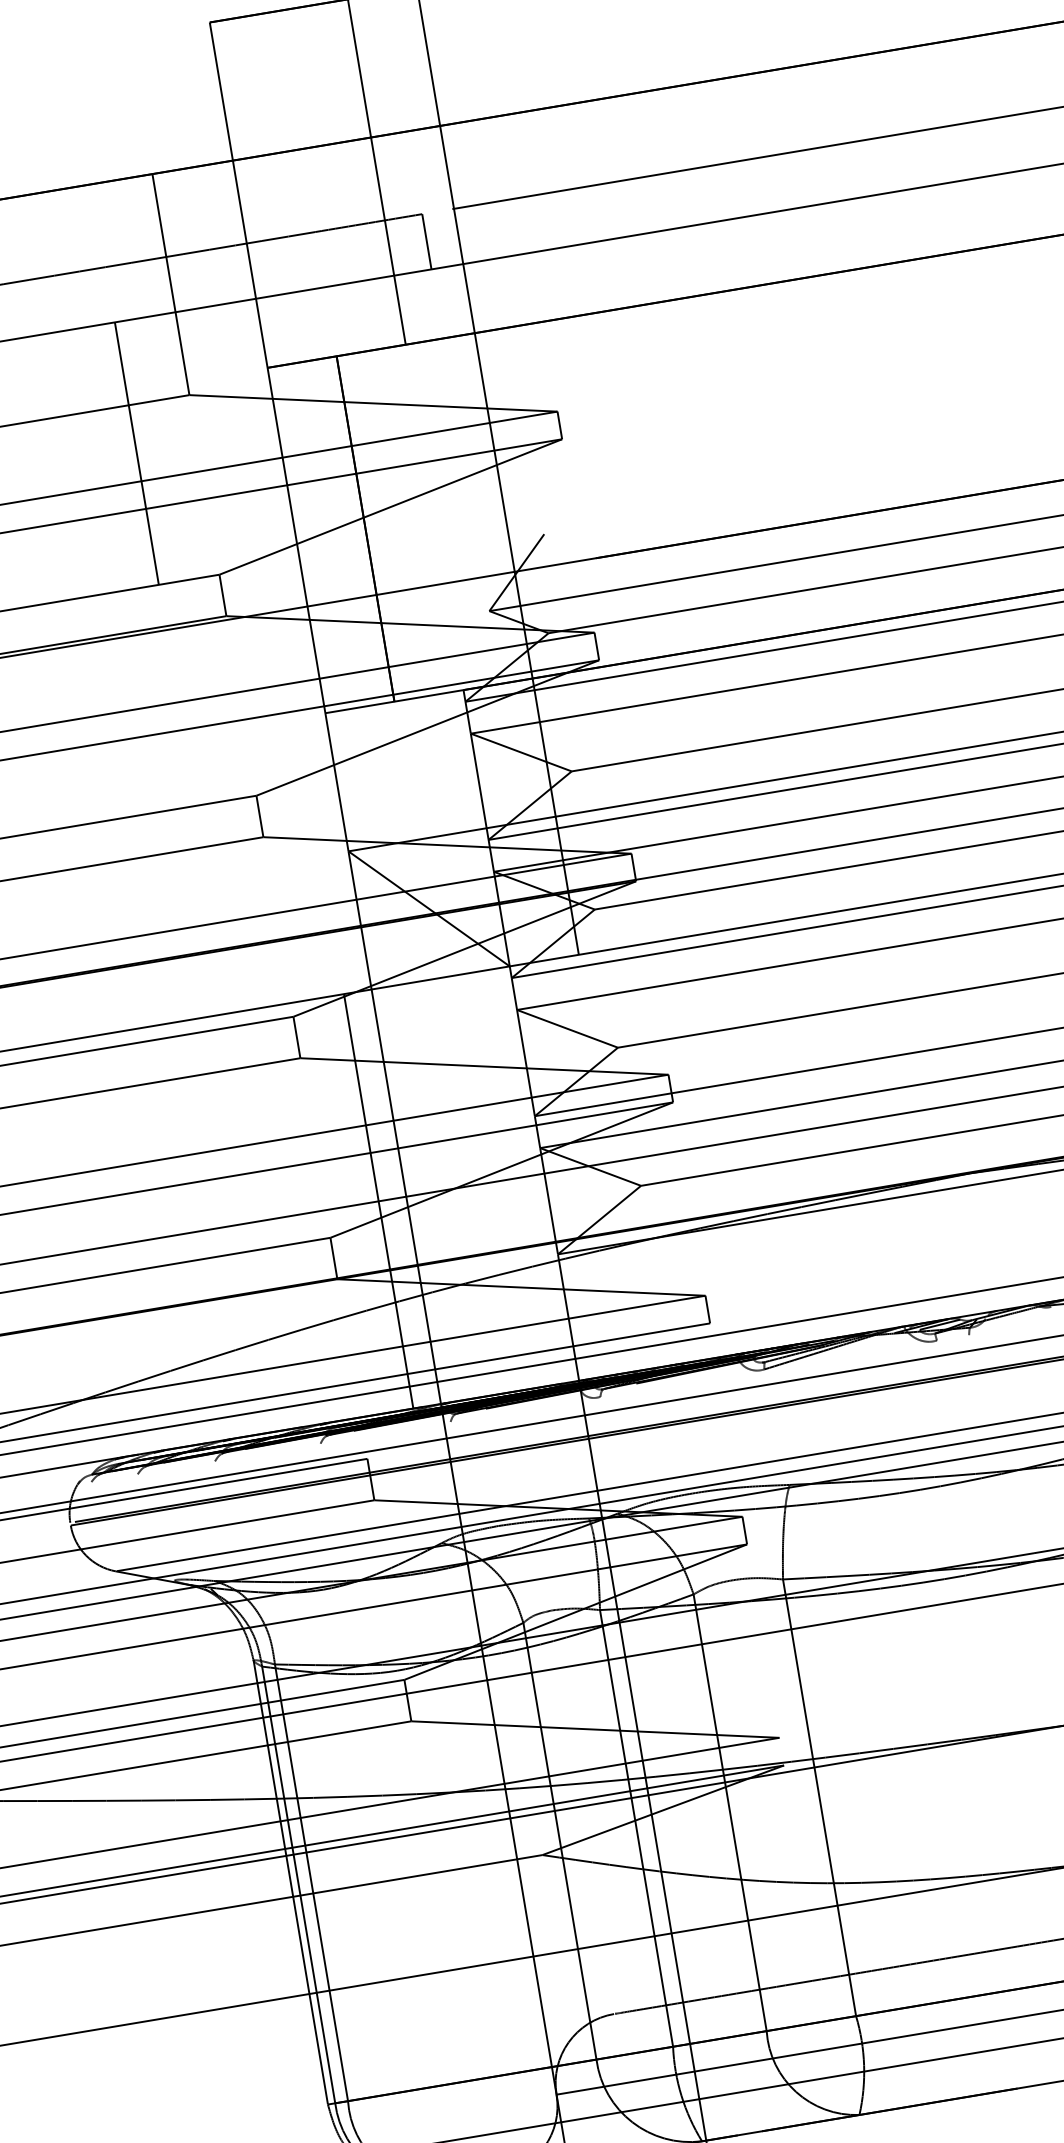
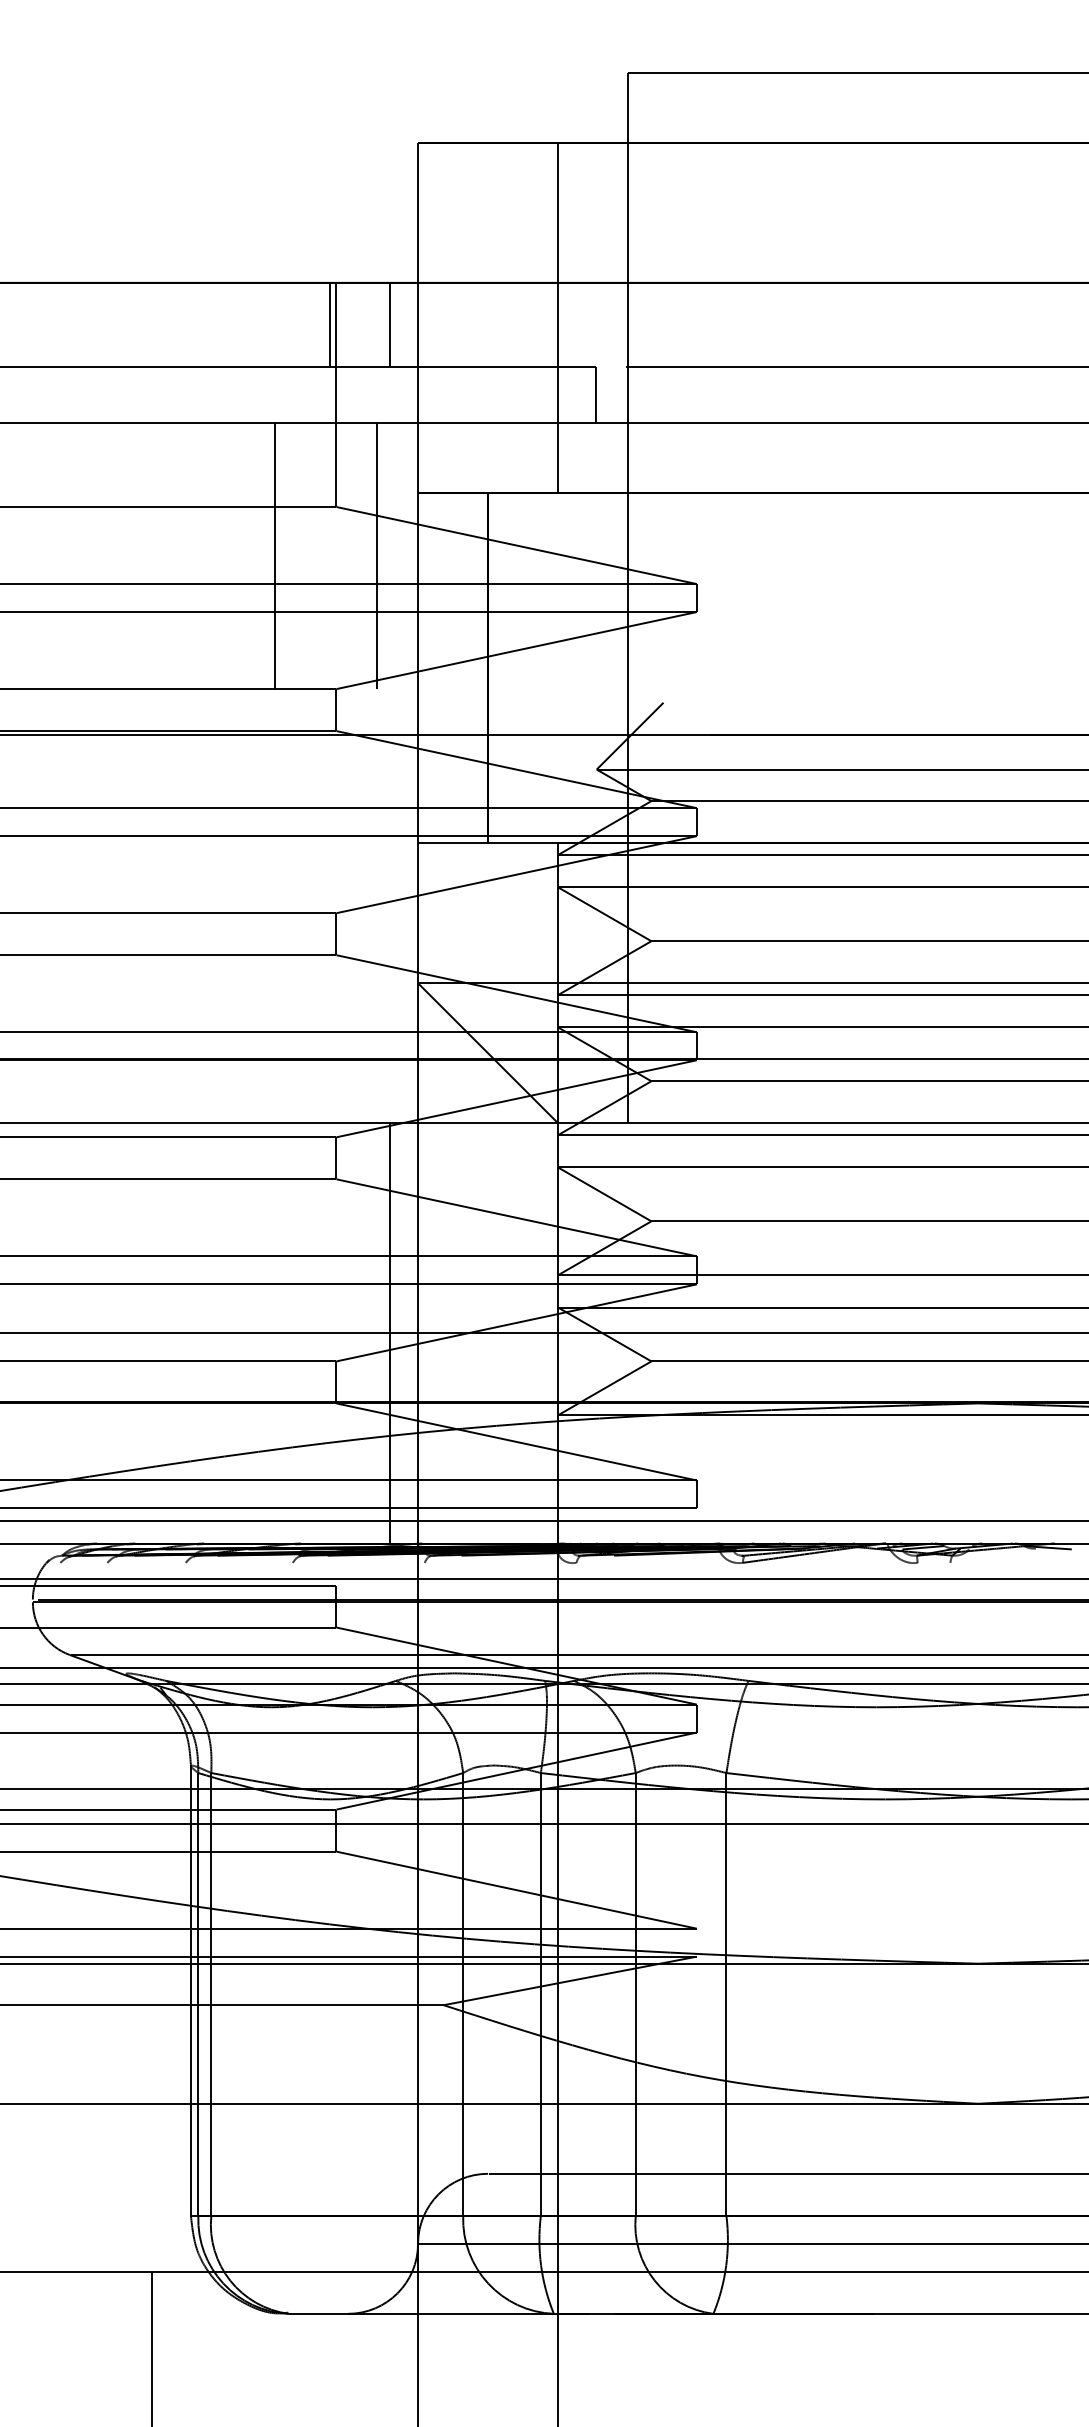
line: (212, 206) -> (390, 324), added
line: (153, 216) -> (330, 324), added
line: (237, 436) -> (377, 555), added

